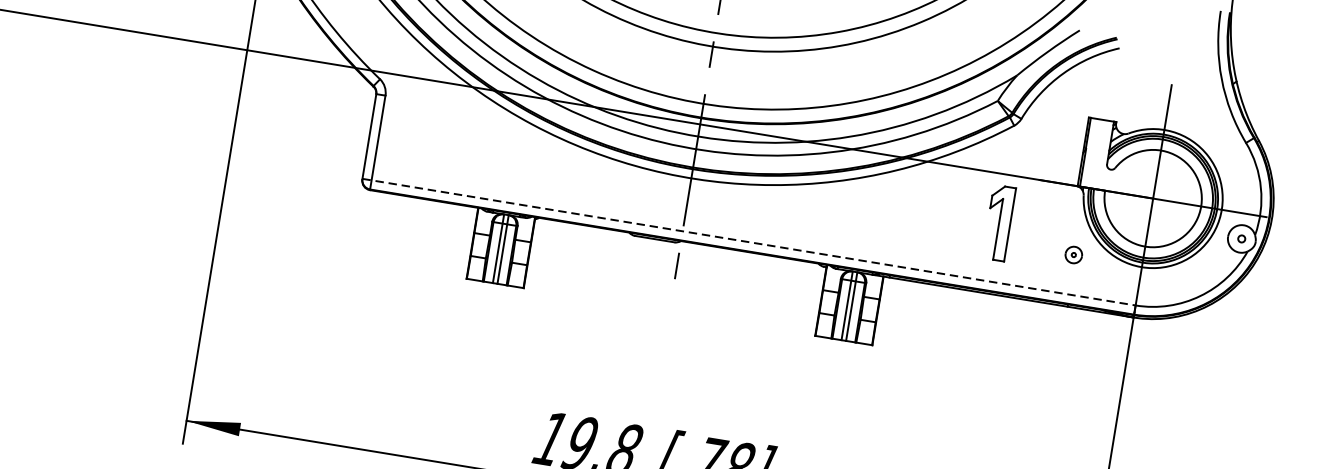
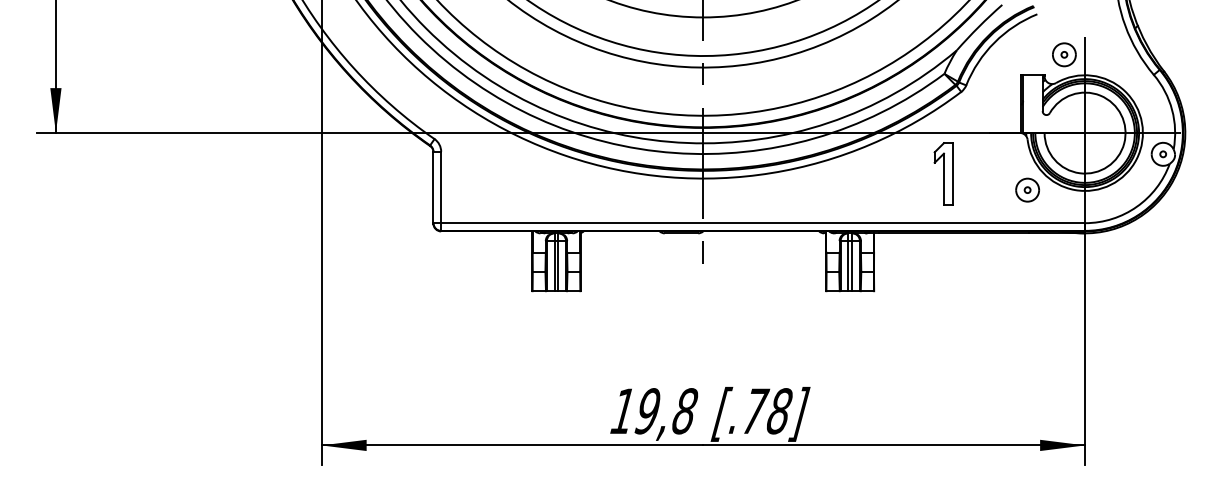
part: (1144, 101) -> (1064, 54), added
part: (998, 222) -> (943, 173), moved
line: (749, 242) -> (759, 223), dashed -> solid
part: (1073, 254) -> (1027, 189), size x1.67

